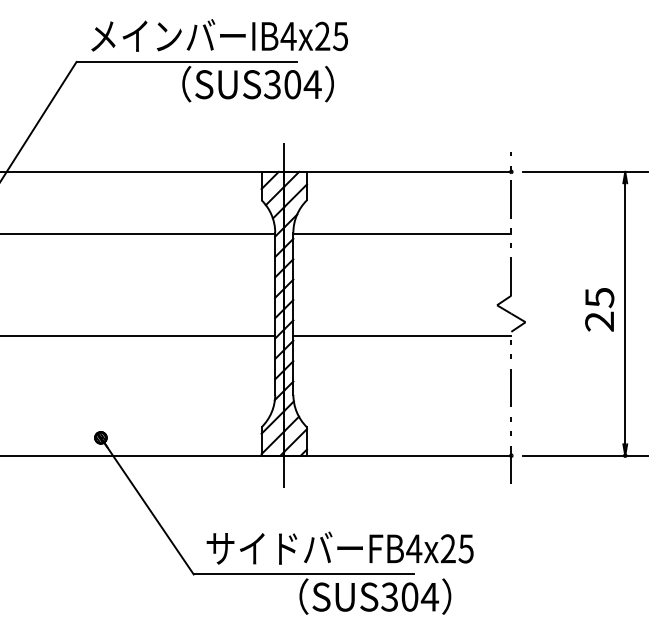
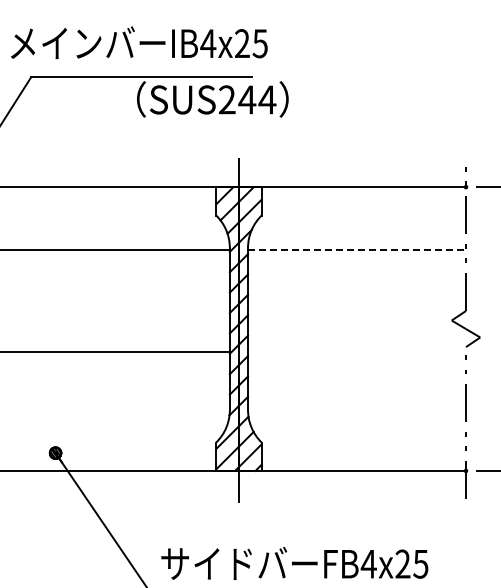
text: (219, 35) -> (139, 42), moved
text: (282, 84) -> (237, 99), SUS304 -> SUS244
line: (402, 234) -> (357, 249), solid -> dashed
line: (402, 336) -> (357, 351), removed

